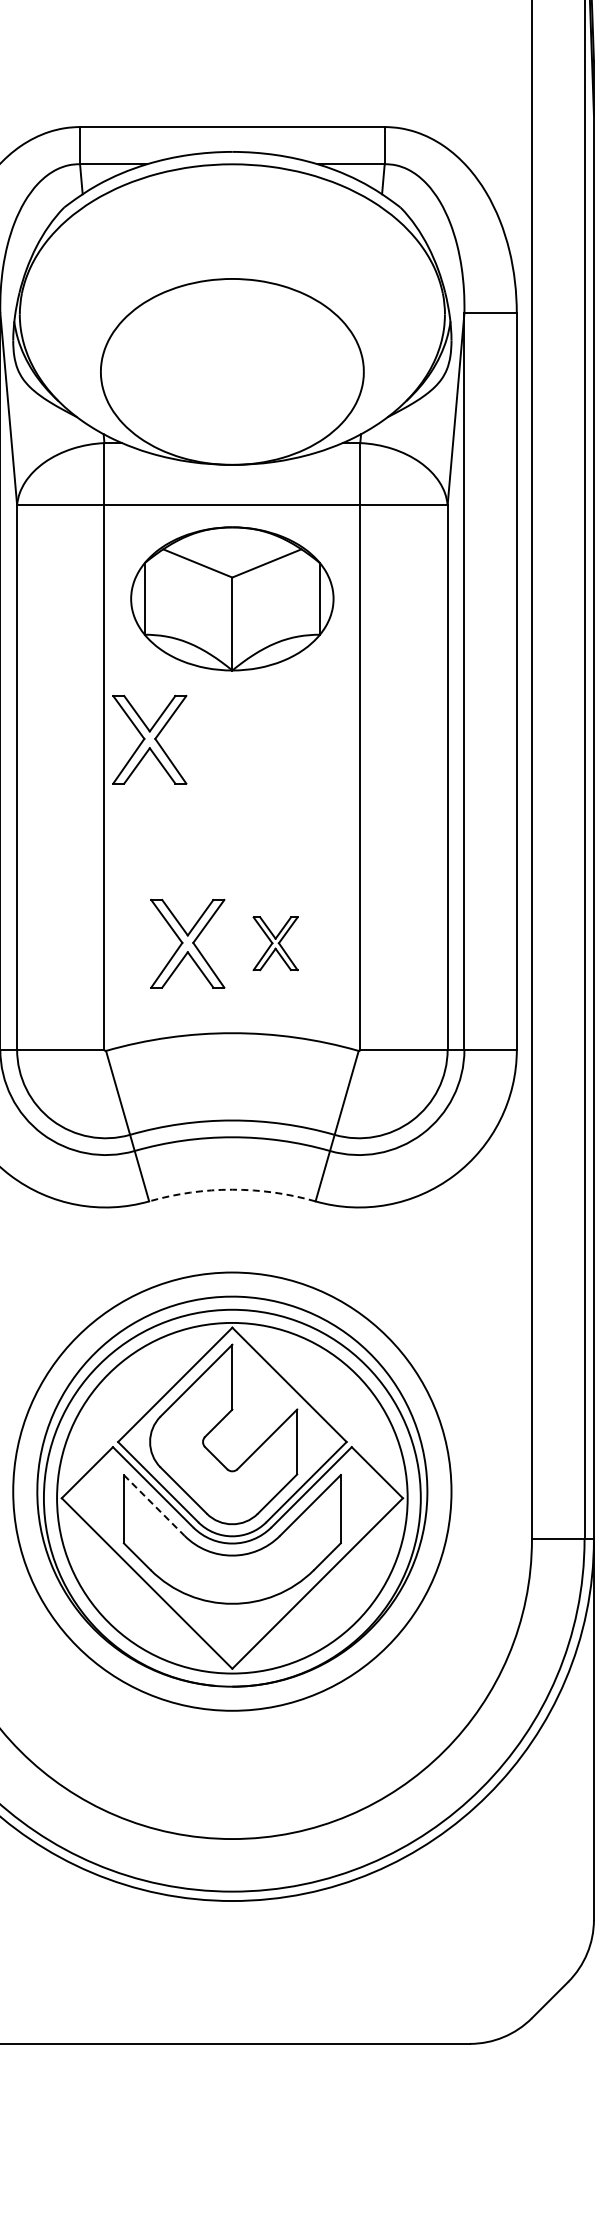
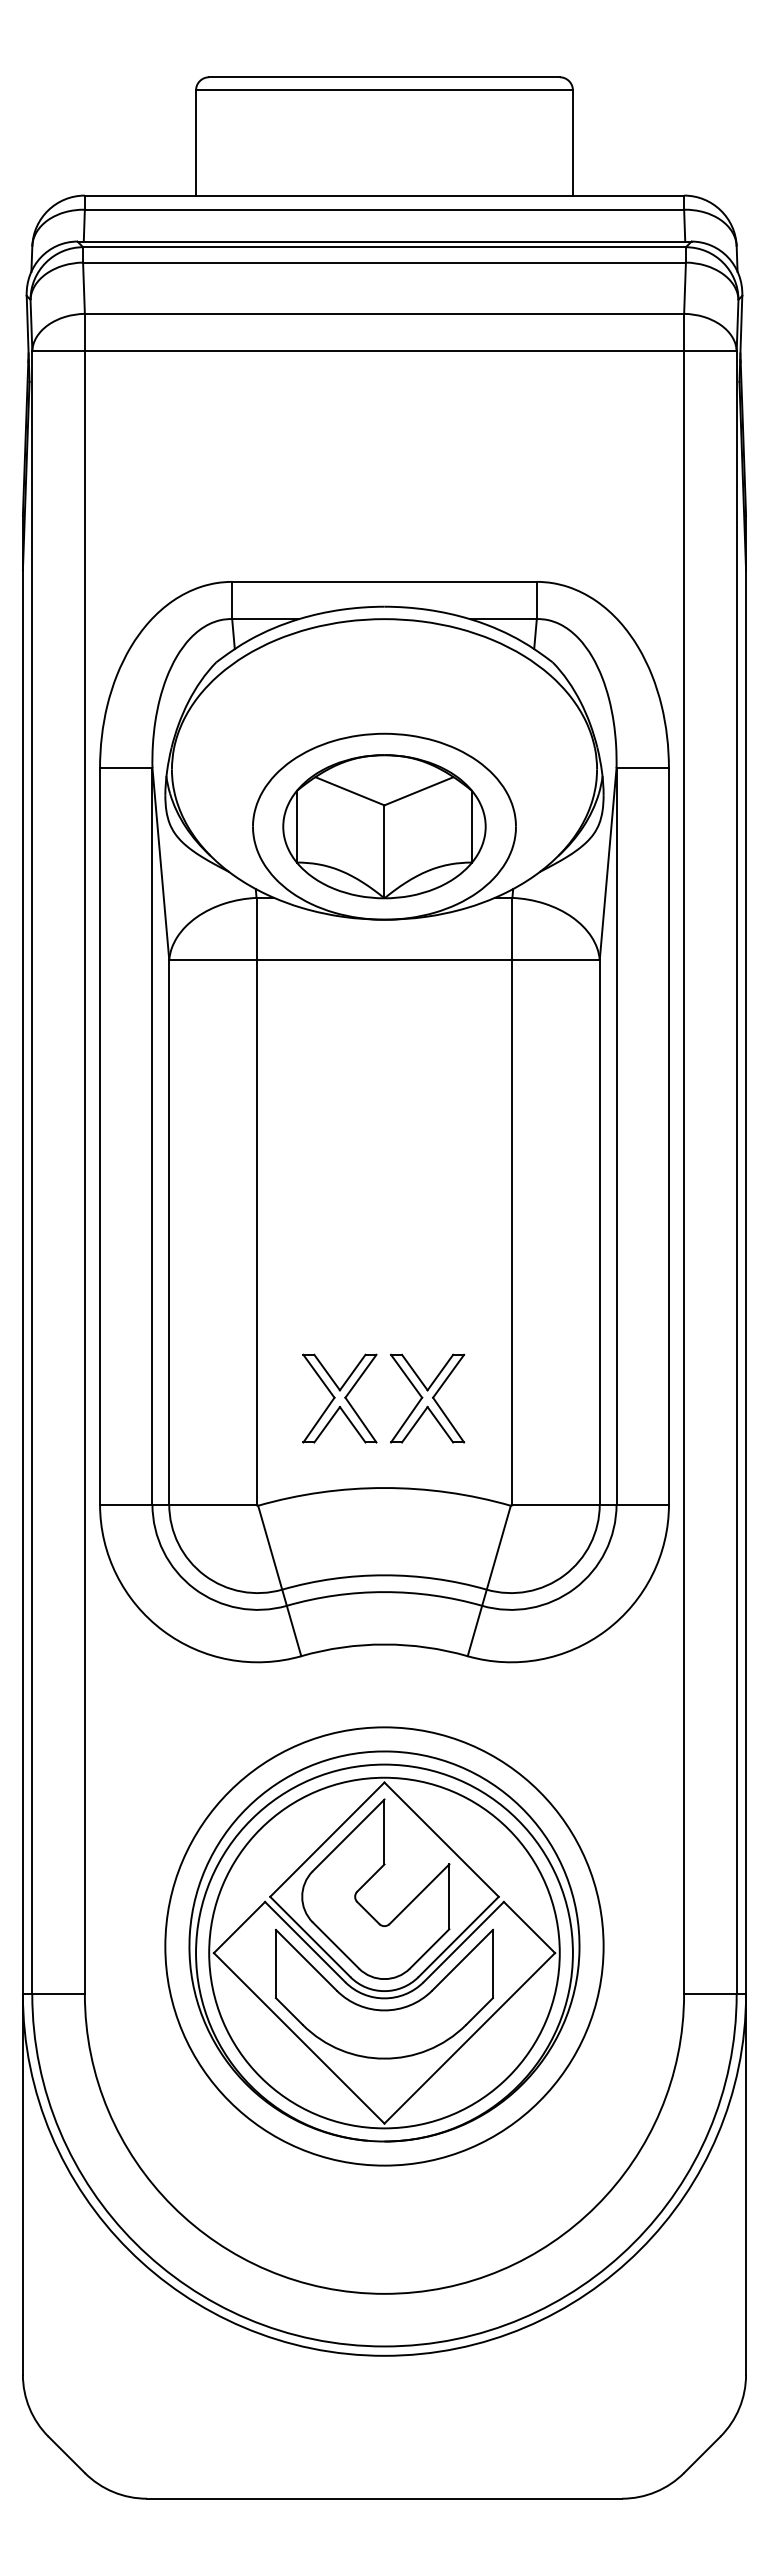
part: (232, 598) -> (384, 826), moved
part: (149, 739) -> (301, 1194), removed
part: (275, 943) -> (427, 1398), size x1.67
arc: (232, 1189) -> (384, 1644), dashed -> solid
line: (154, 1505) -> (306, 1960), dashed -> solid

